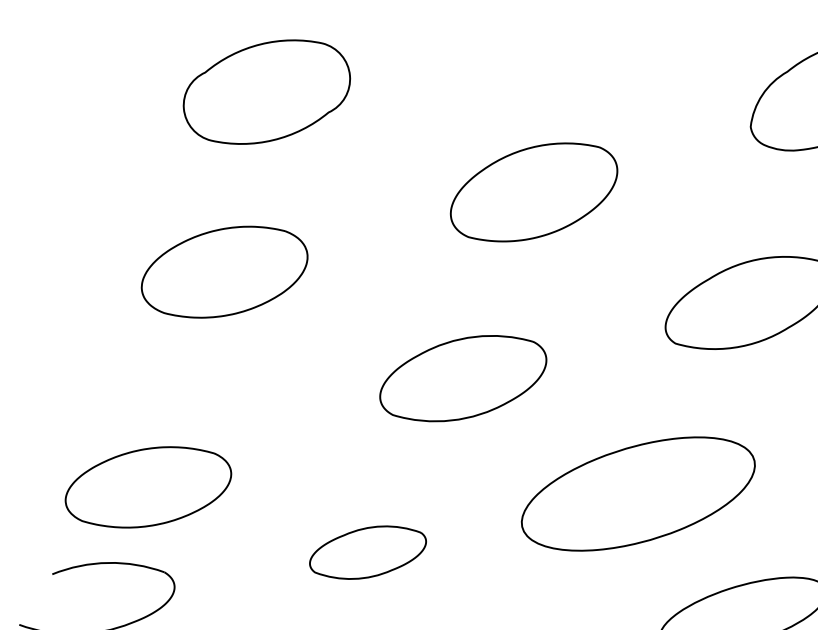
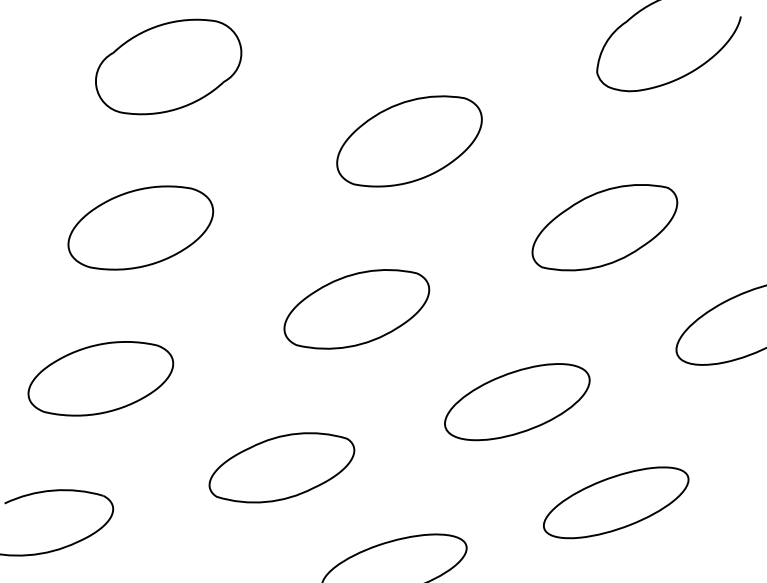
part: (148, 487) -> (100, 378), moved
part: (638, 494) -> (517, 402), size x0.71
part: (367, 552) -> (281, 467), size x1.43

